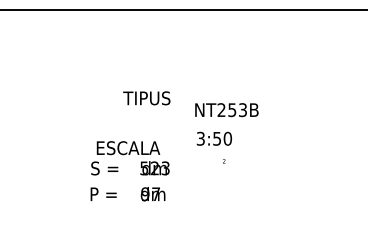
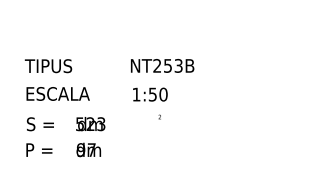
text: (146, 98) -> (48, 66), moved
text: (200, 138) -> (136, 94), 3:50 -> 1:50
text: (128, 148) -> (58, 94), moved

